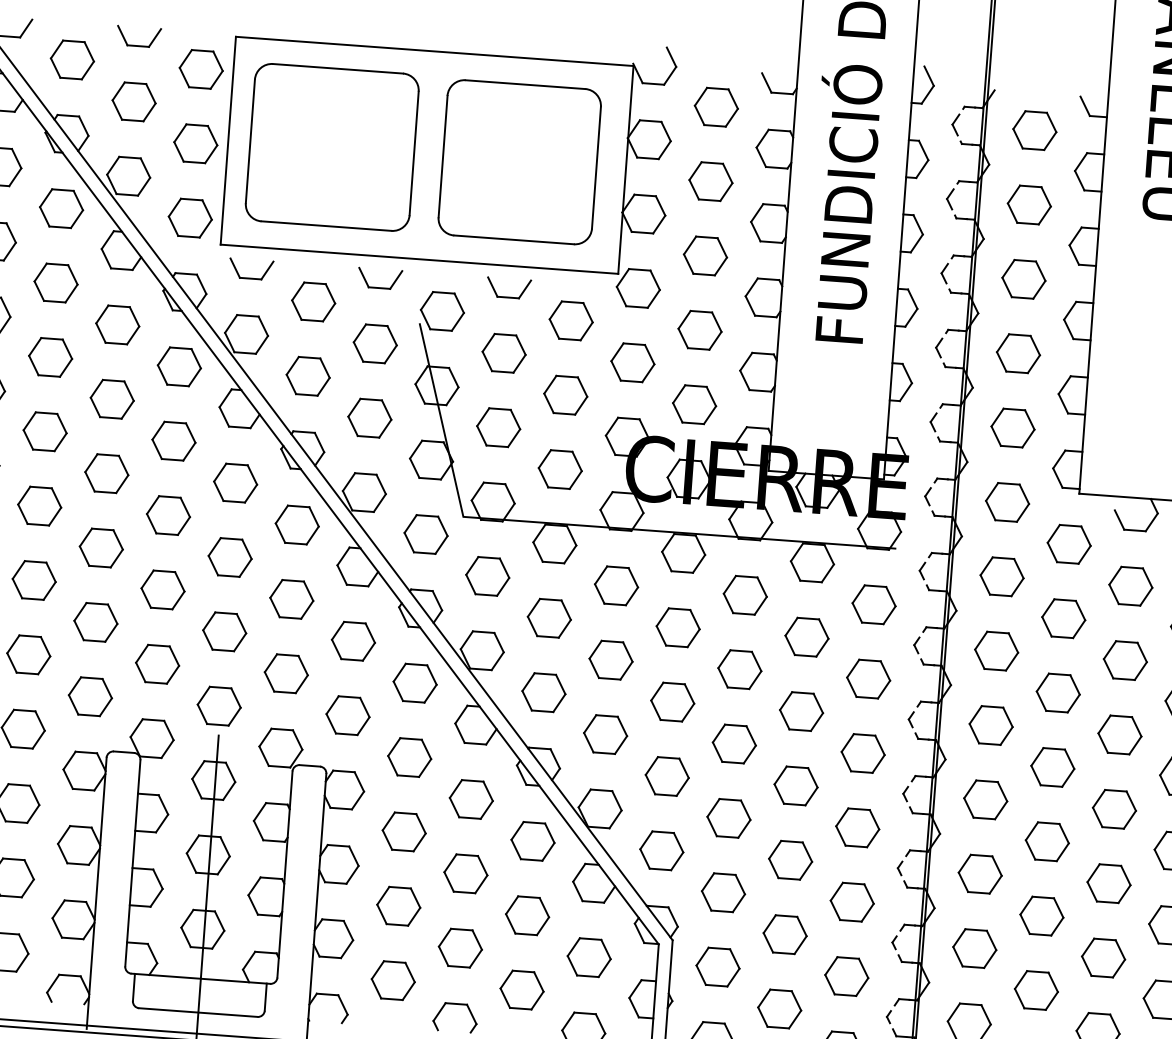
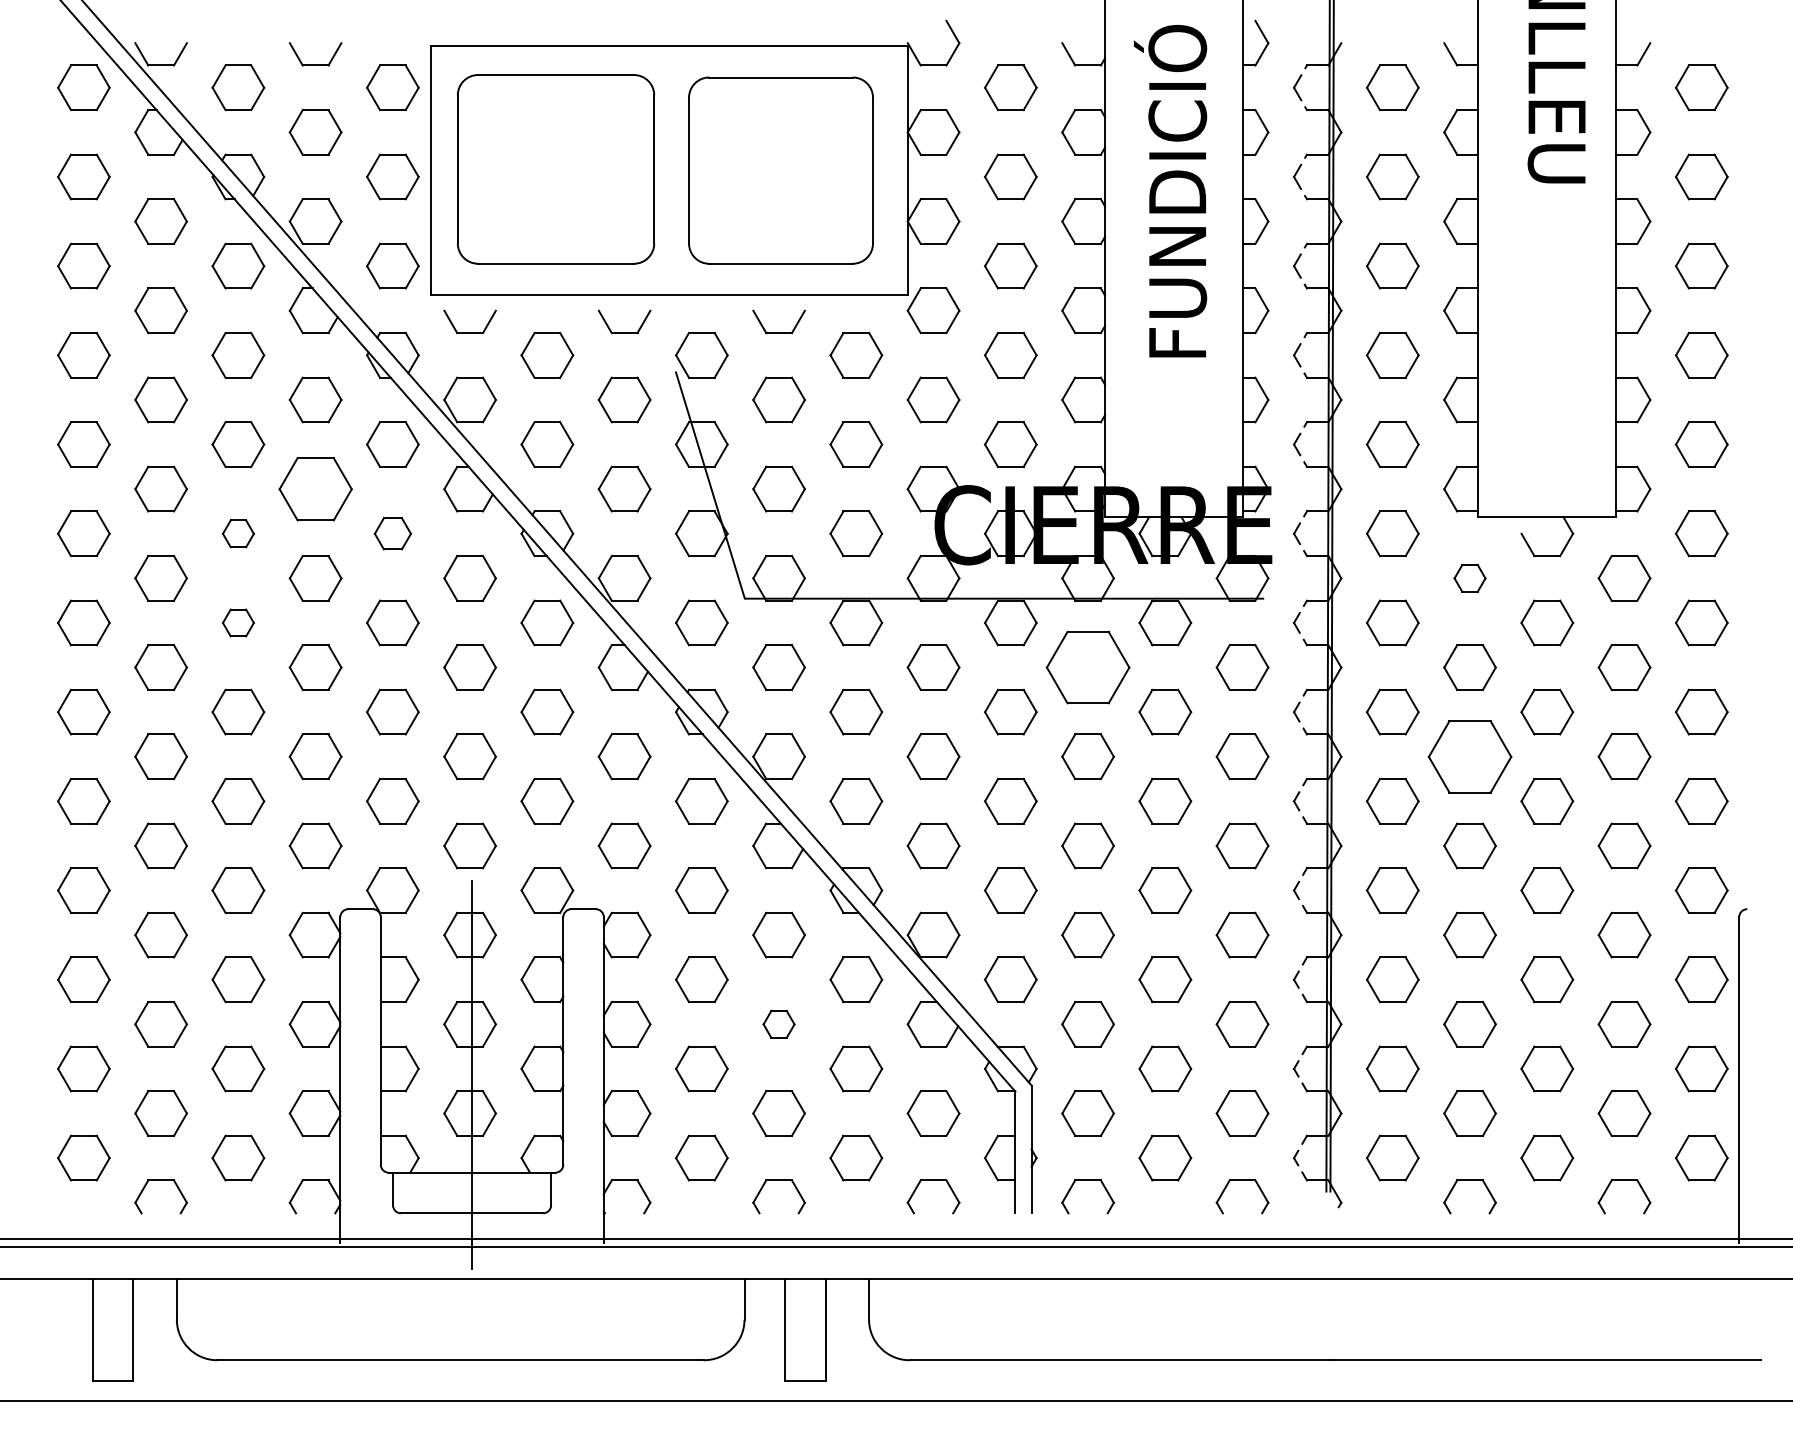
part: (112, 398) -> (315, 488), size x1.4
part: (45, 431) -> (238, 533), size x0.6
part: (173, 440) -> (392, 533), size x0.7
part: (39, 505) -> (238, 622), size x0.6
part: (1068, 544) -> (1469, 578), size x0.6
part: (744, 595) -> (1087, 667), size x1.6
part: (1057, 692) -> (1469, 756), size x1.6
part: (465, 873) -> (778, 1024), size x0.6

